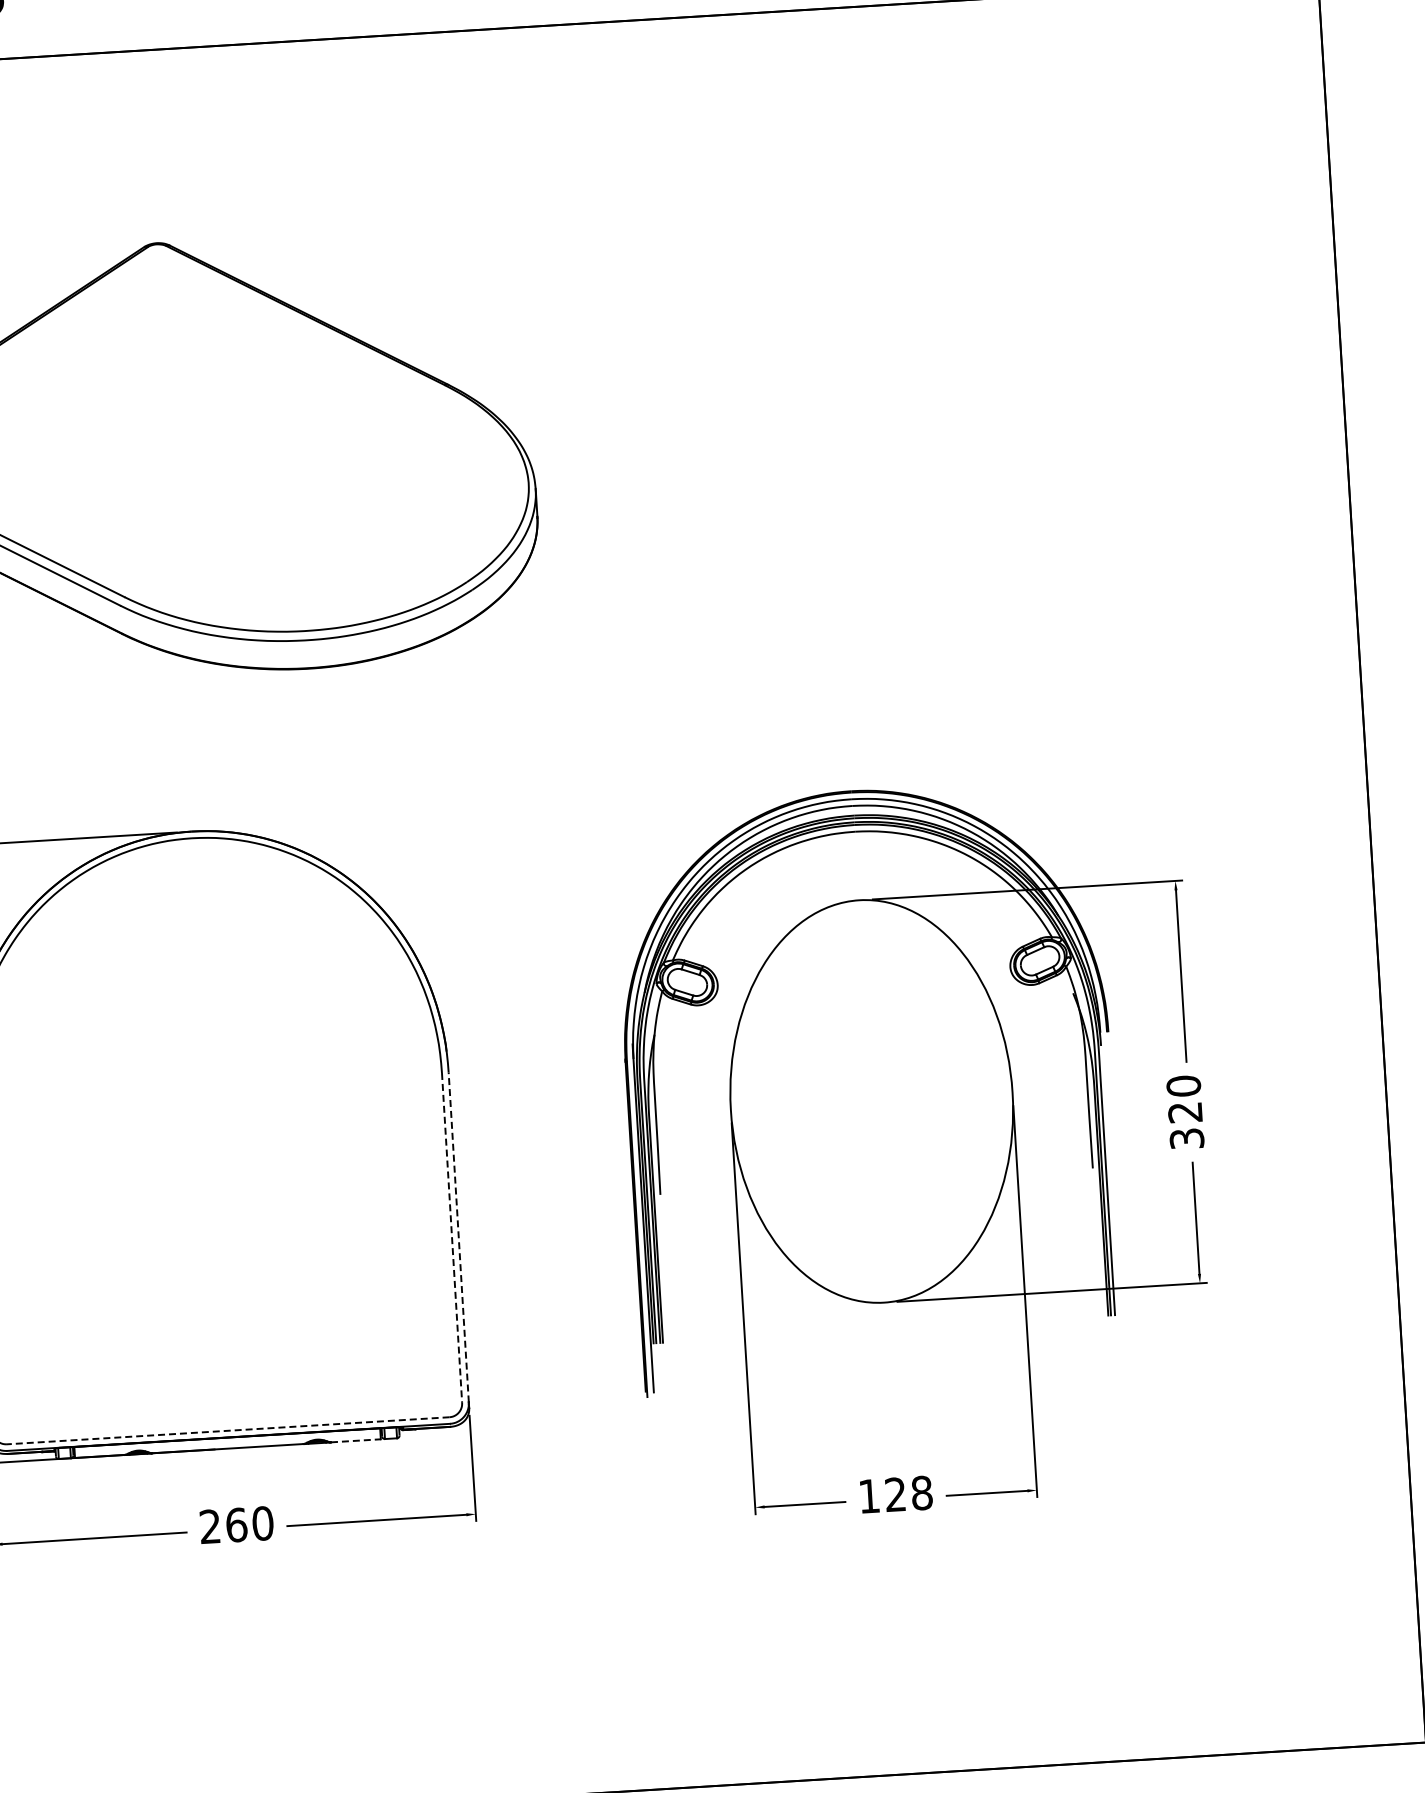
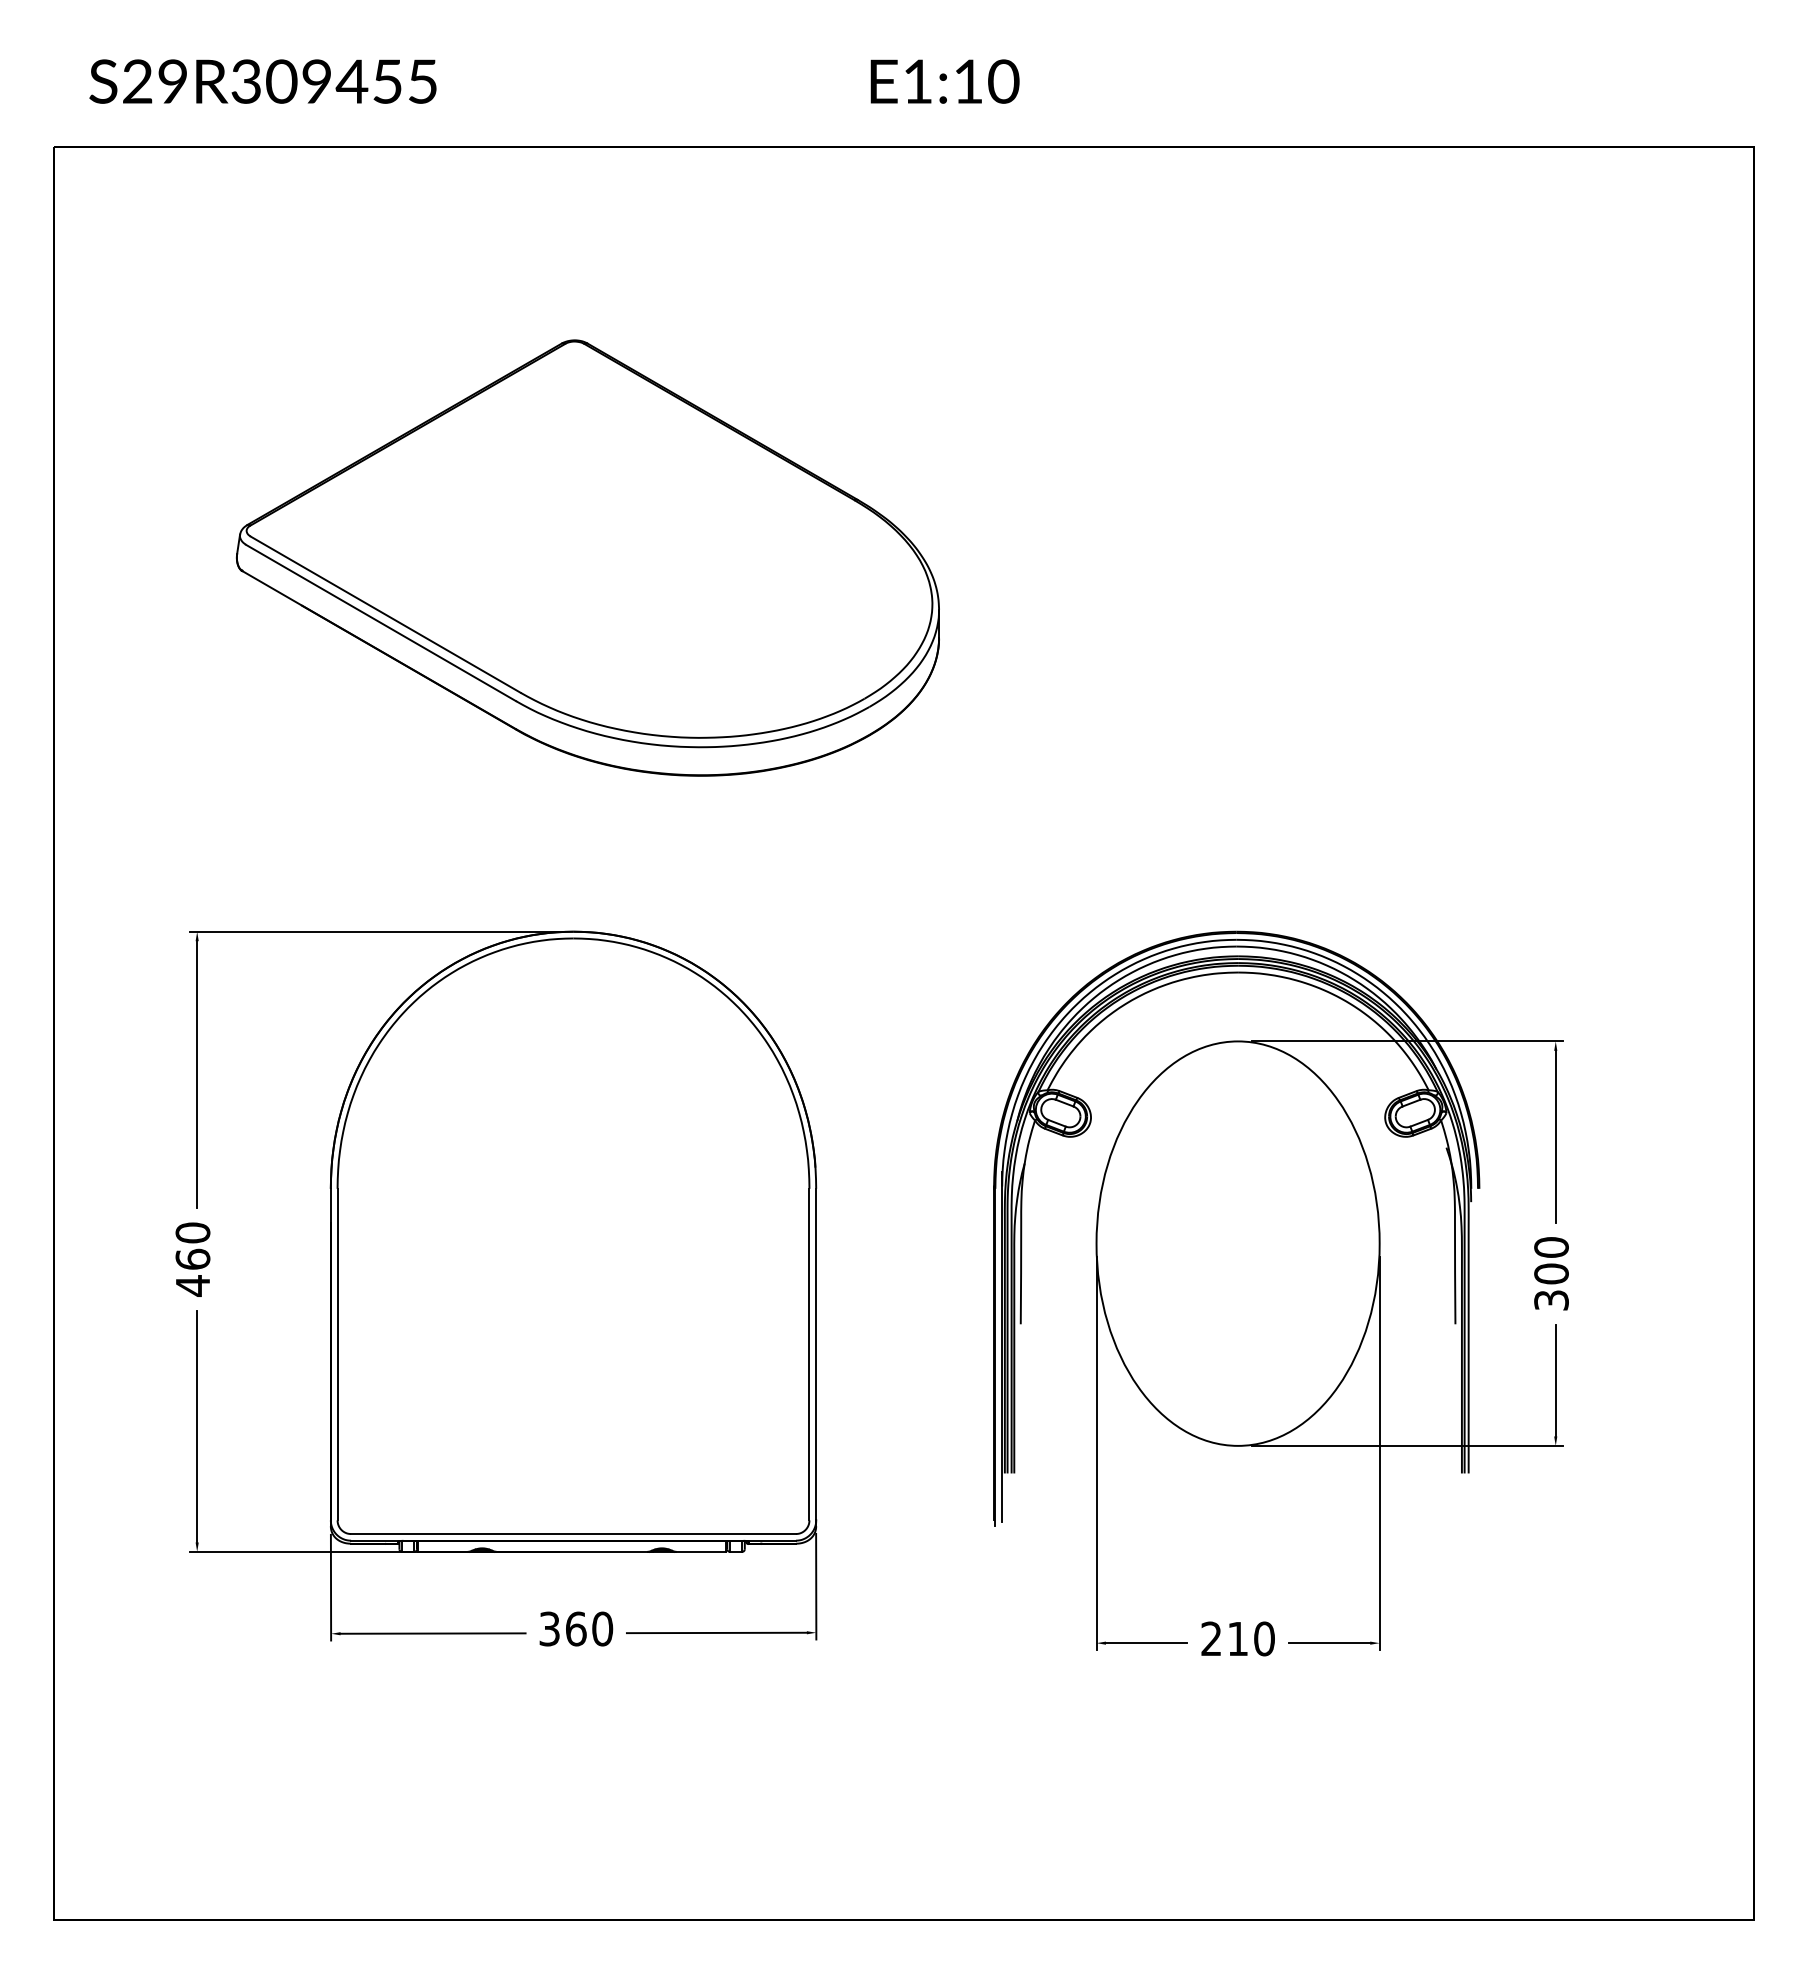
text: (1185, 1112) -> (1551, 1273), 320 -> 300
line: (452, 1237) -> (809, 1354), dashed -> solid
line: (459, 1237) -> (816, 1354), dashed -> solid
line: (228, 1431) -> (573, 1534), dashed -> solid
line: (356, 1440) -> (701, 1551), dashed -> solid
text: (895, 1494) -> (1237, 1638), 128 -> 210
text: (210, 1526) -> (549, 1628), 260 -> 360

